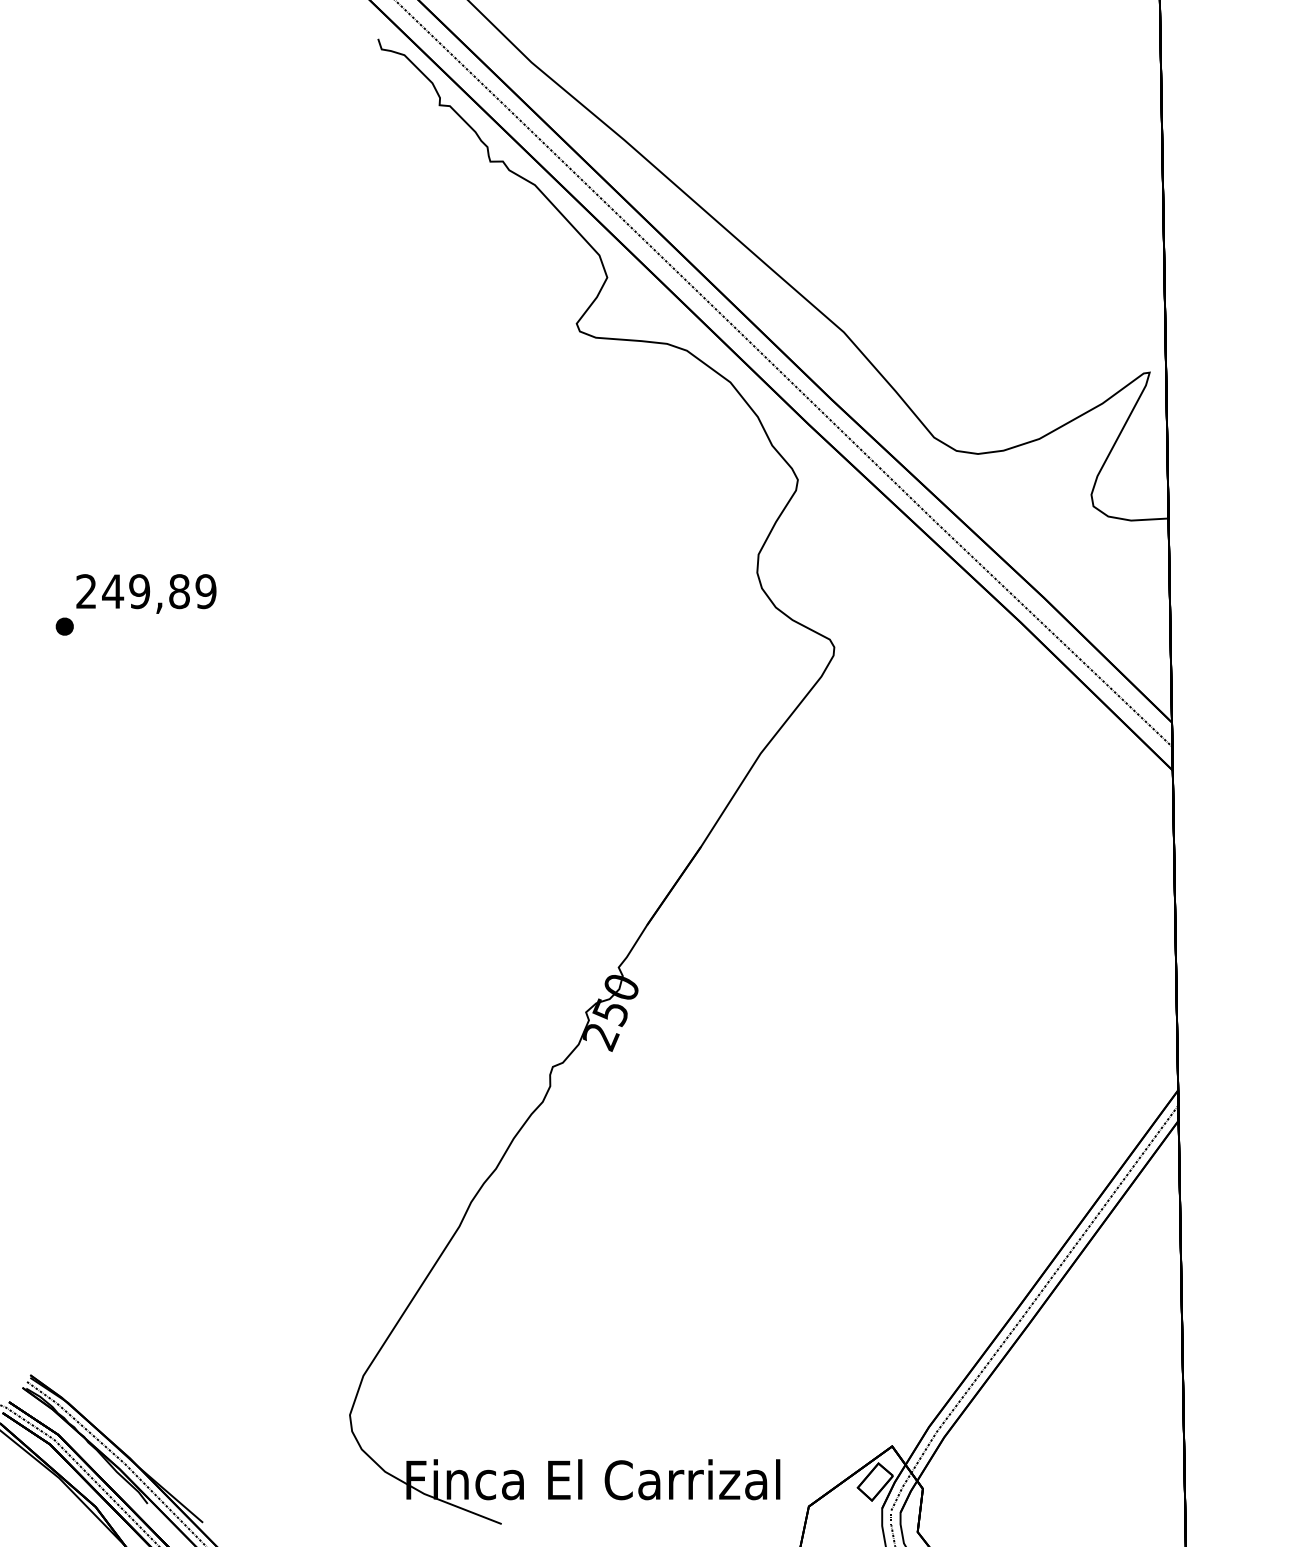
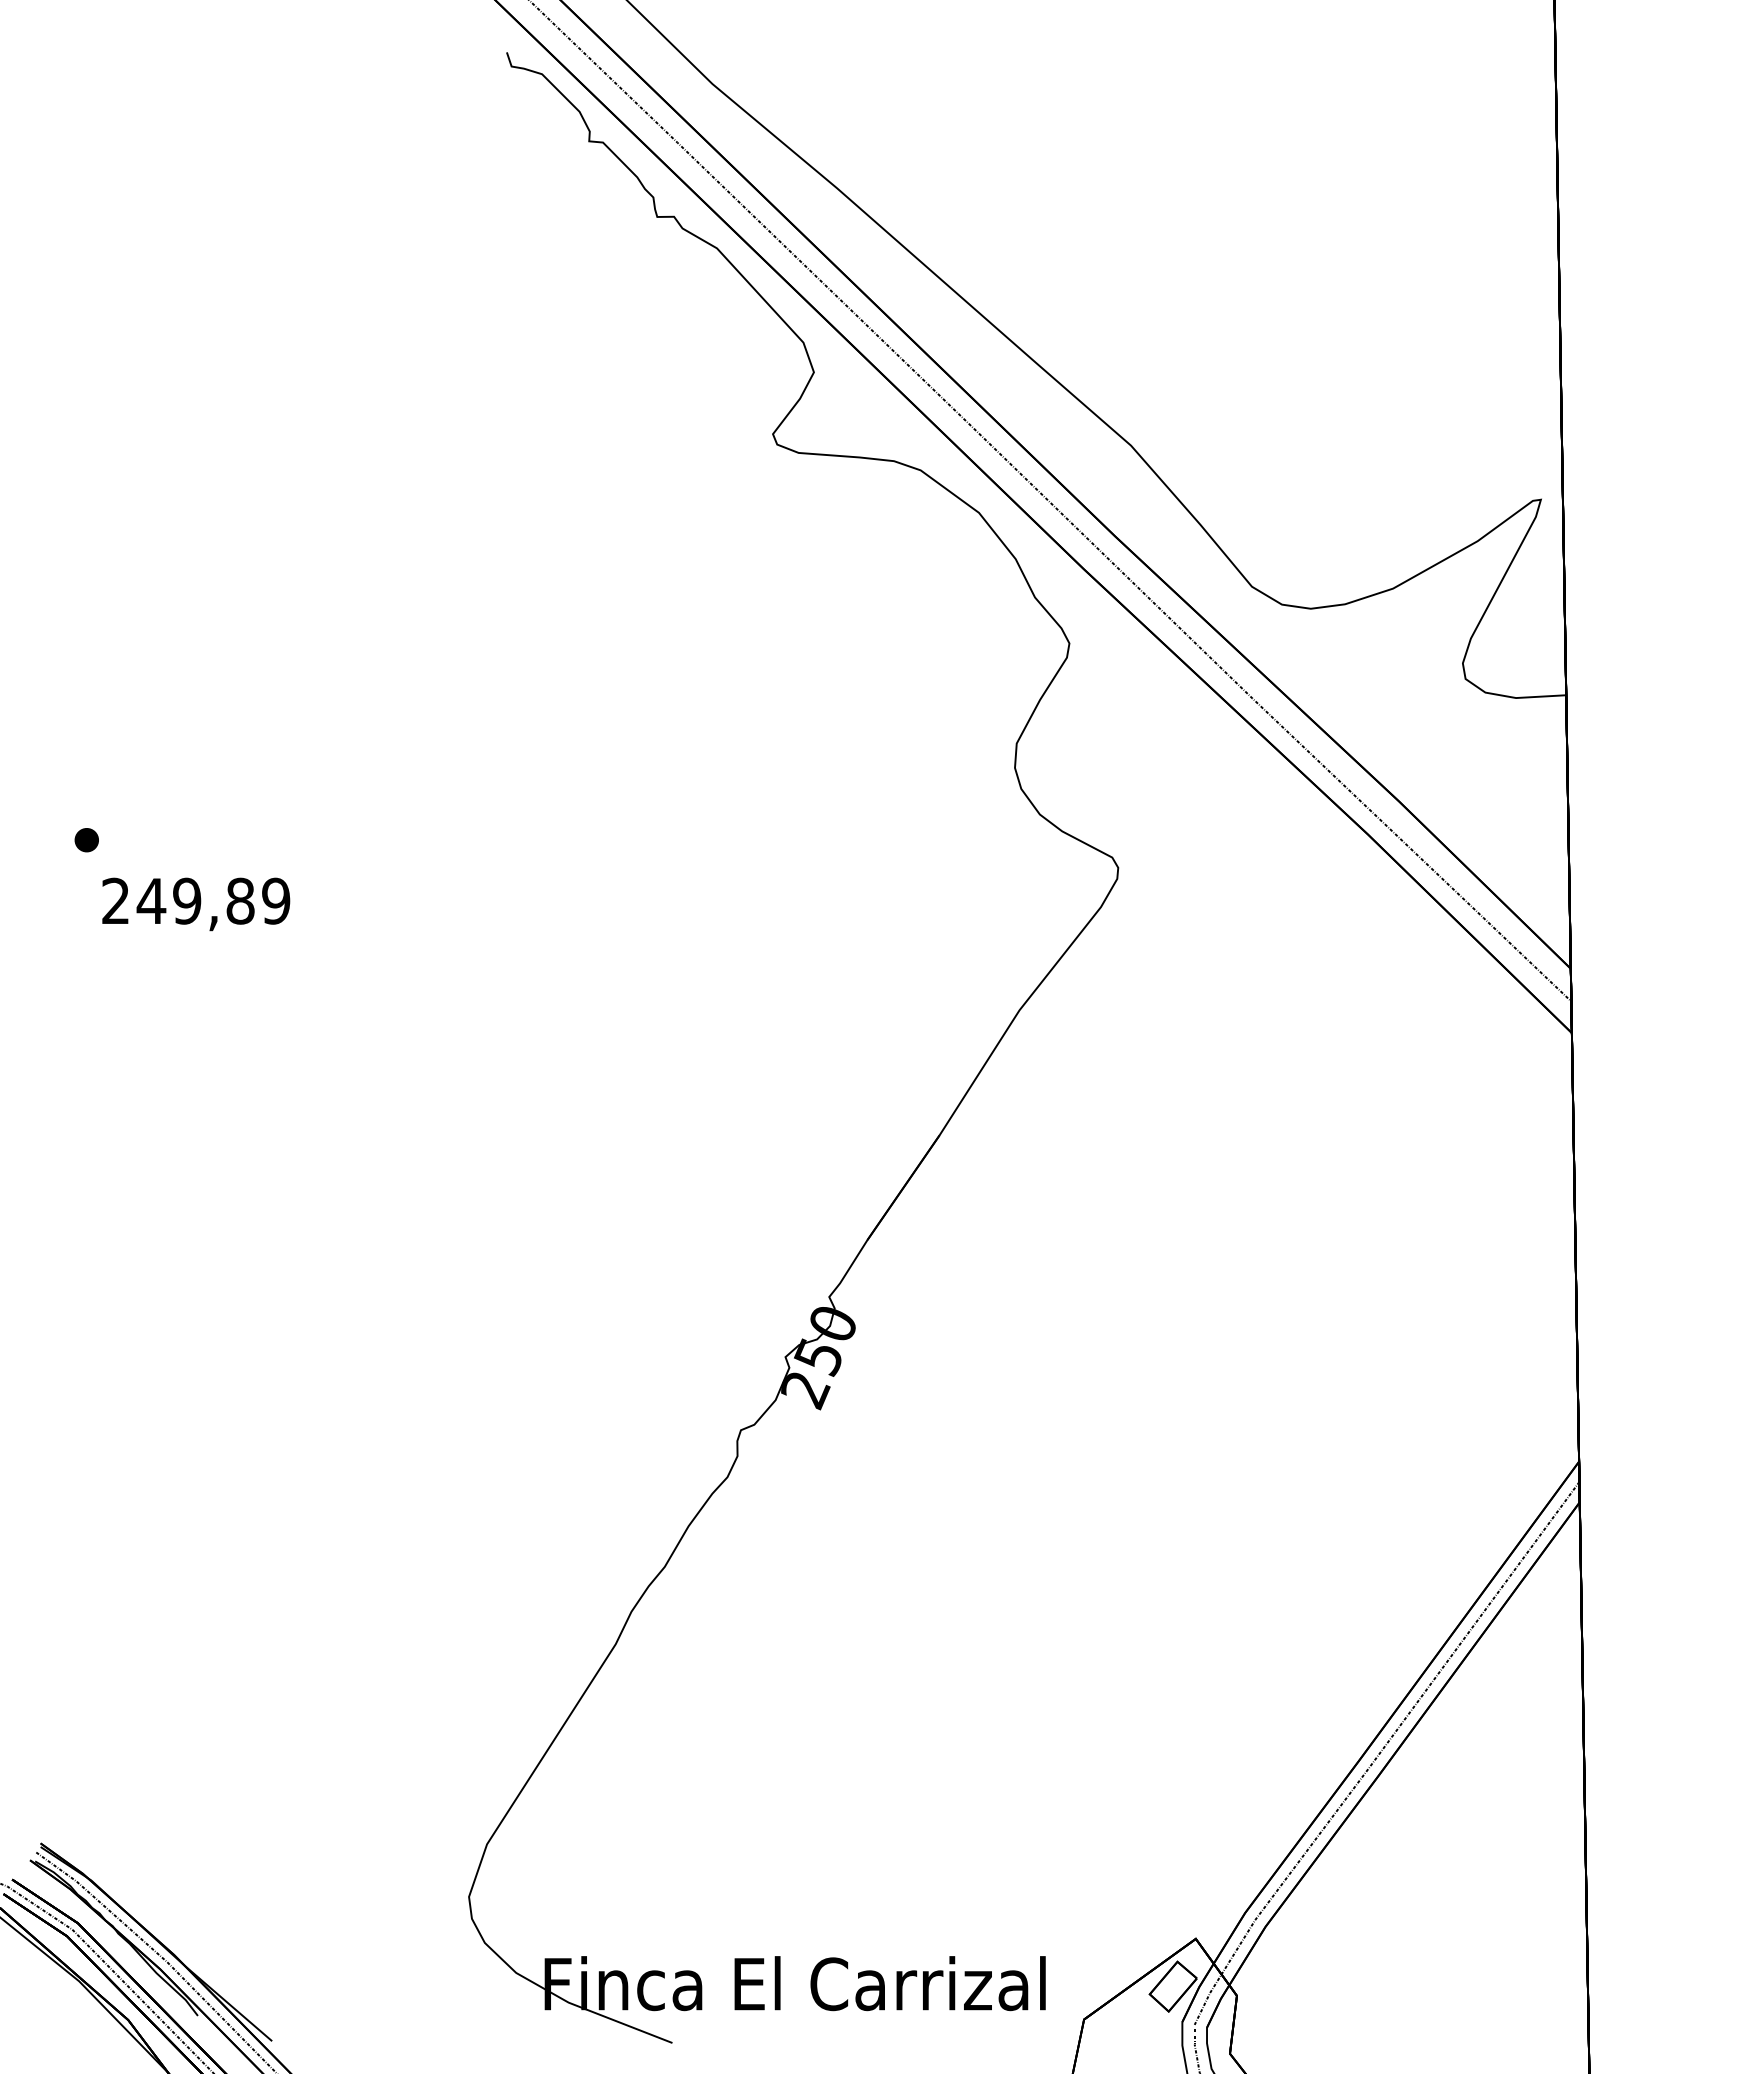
text: (146, 594) -> (196, 904), moved

